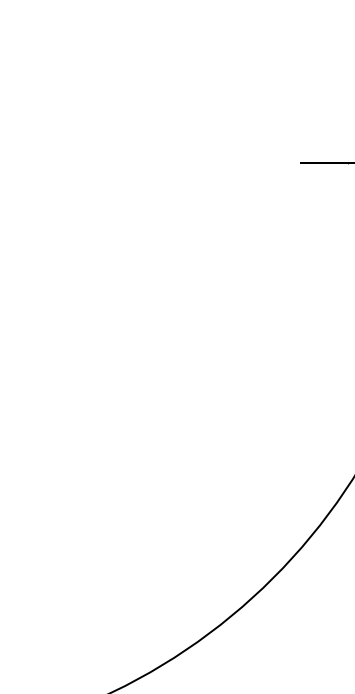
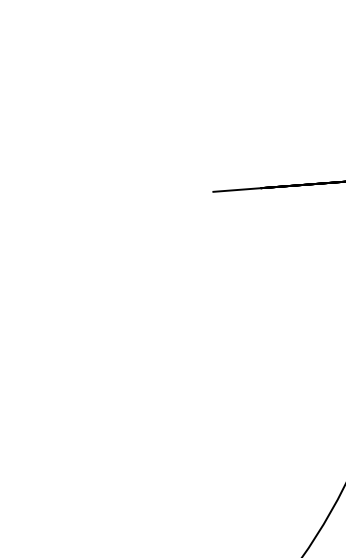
line: (275, 163) -> (236, 190), added

